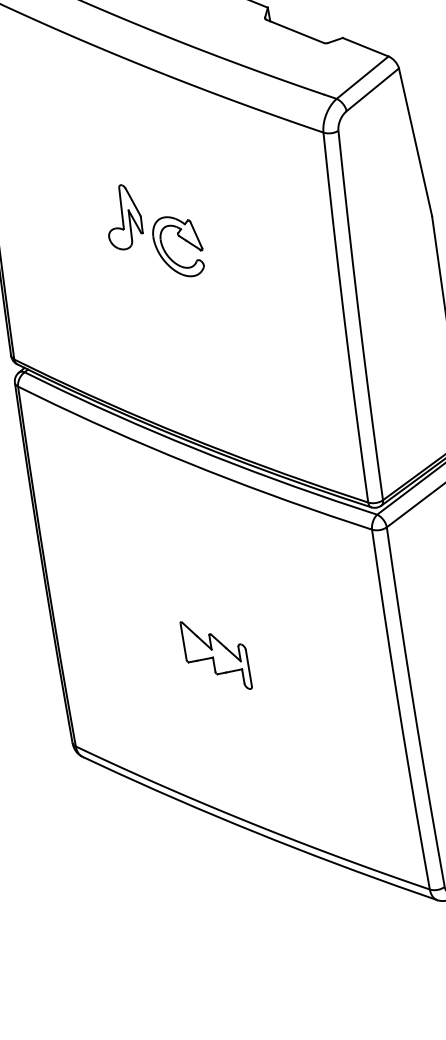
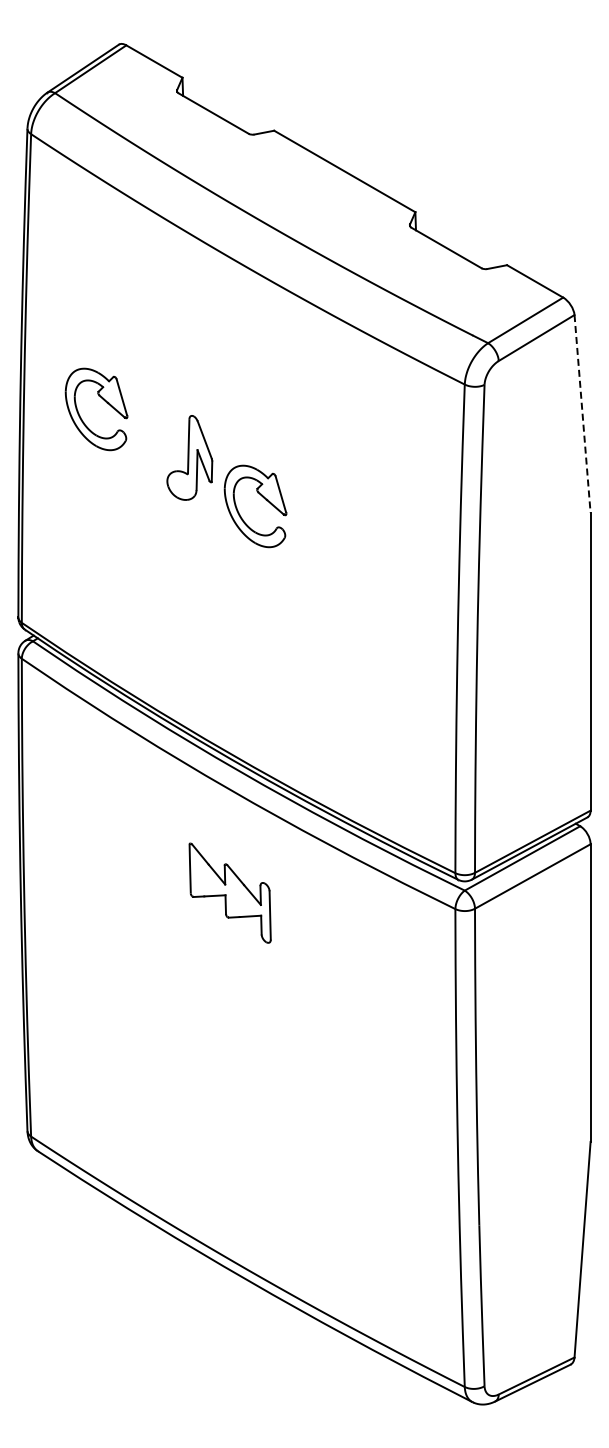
line: (415, 142) -> (582, 414), solid -> dashed
part: (53, 183) -> (104, 401), added
part: (215, 655) -> (229, 892), moved

